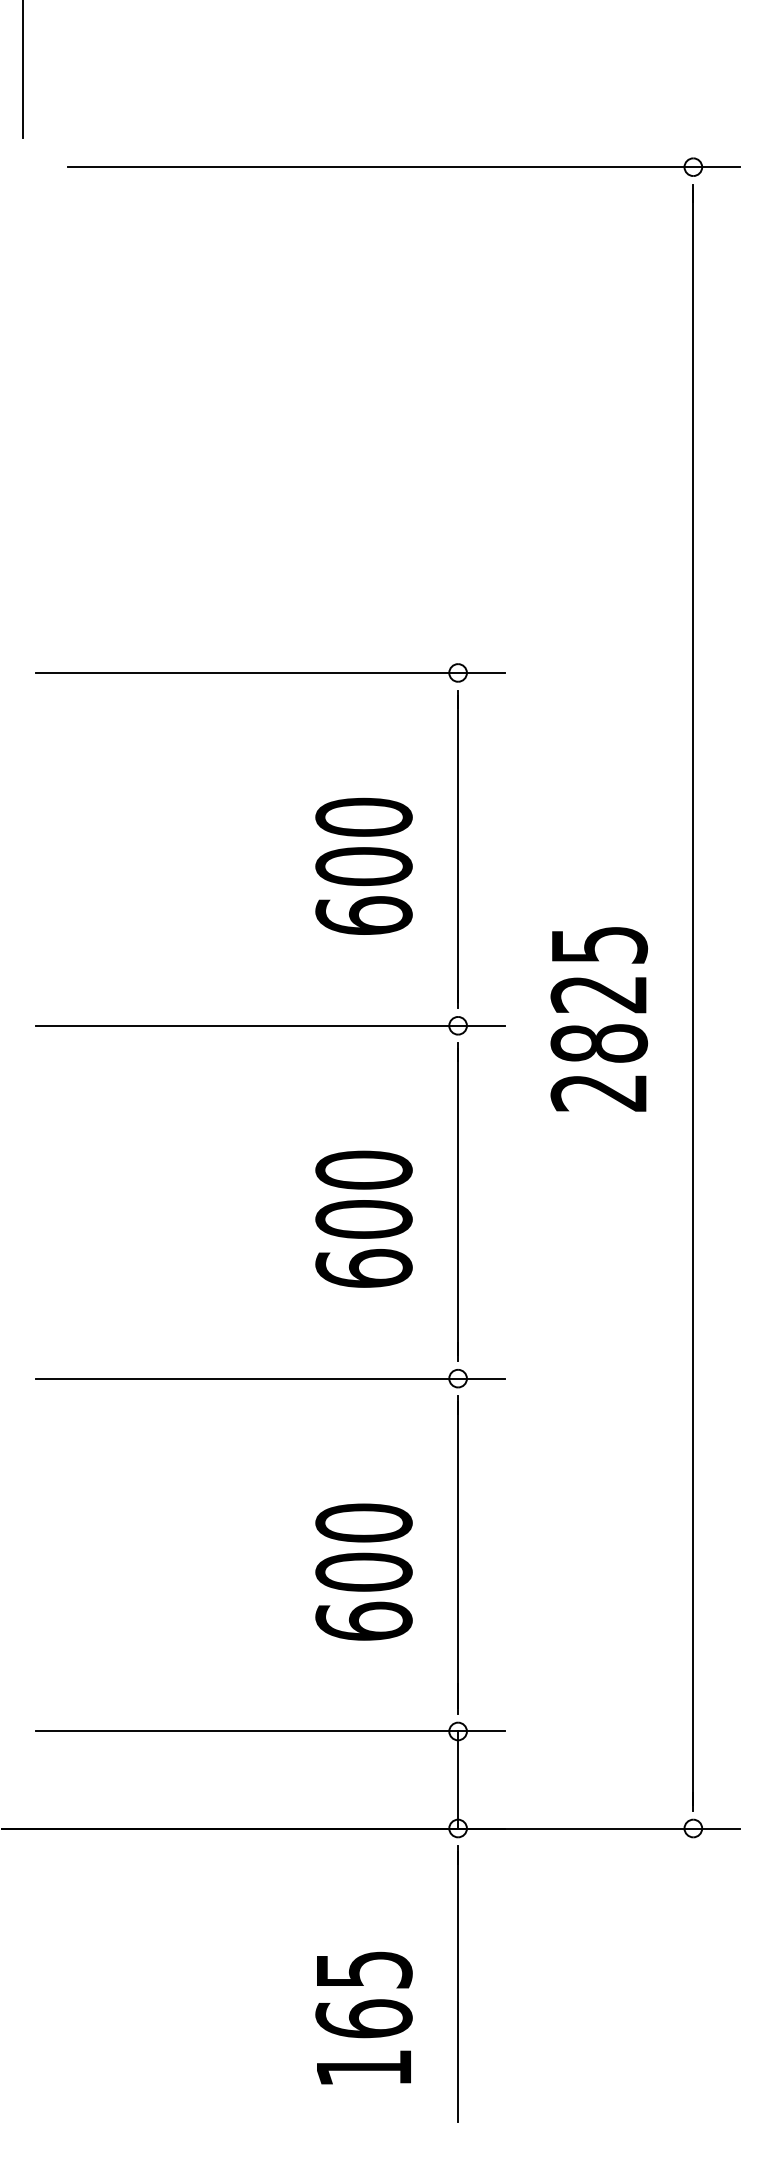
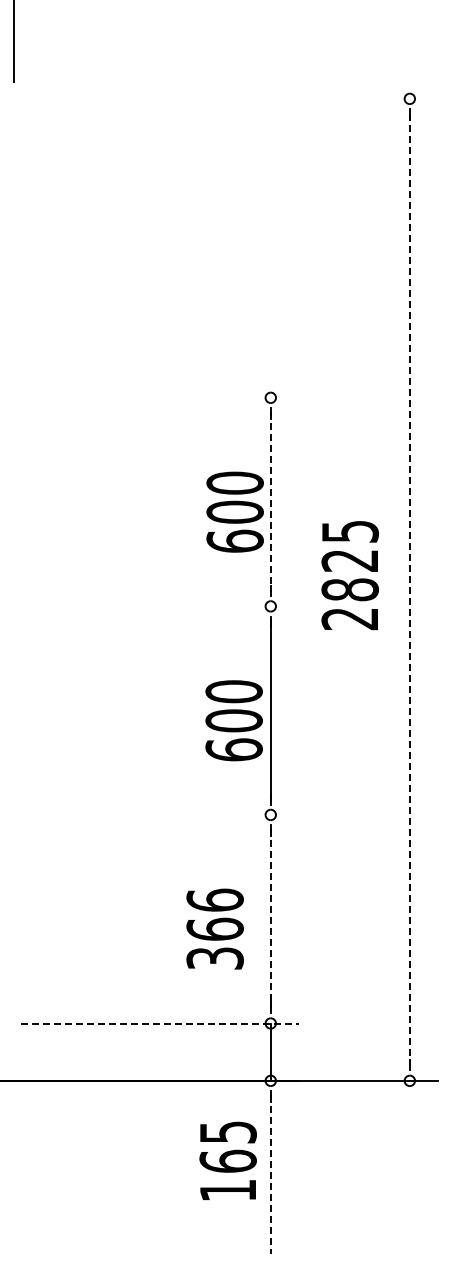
line: (403, 166) -> (238, 98), removed
line: (269, 672) -> (159, 397), removed
line: (457, 850) -> (270, 502), solid -> dashed
text: (362, 865) -> (234, 511), moved
line: (692, 997) -> (409, 589), solid -> dashed
text: (598, 1019) -> (349, 575), moved
line: (269, 1025) -> (159, 606), removed
text: (362, 1218) -> (233, 720), moved
line: (269, 1377) -> (159, 814), removed
line: (457, 1555) -> (270, 919), solid -> dashed
text: (362, 1570) -> (214, 928), 600 -> 366
line: (269, 1731) -> (159, 1023), solid -> dashed
line: (457, 1986) -> (270, 1174), solid -> dashed
text: (362, 2017) -> (227, 1160), moved

